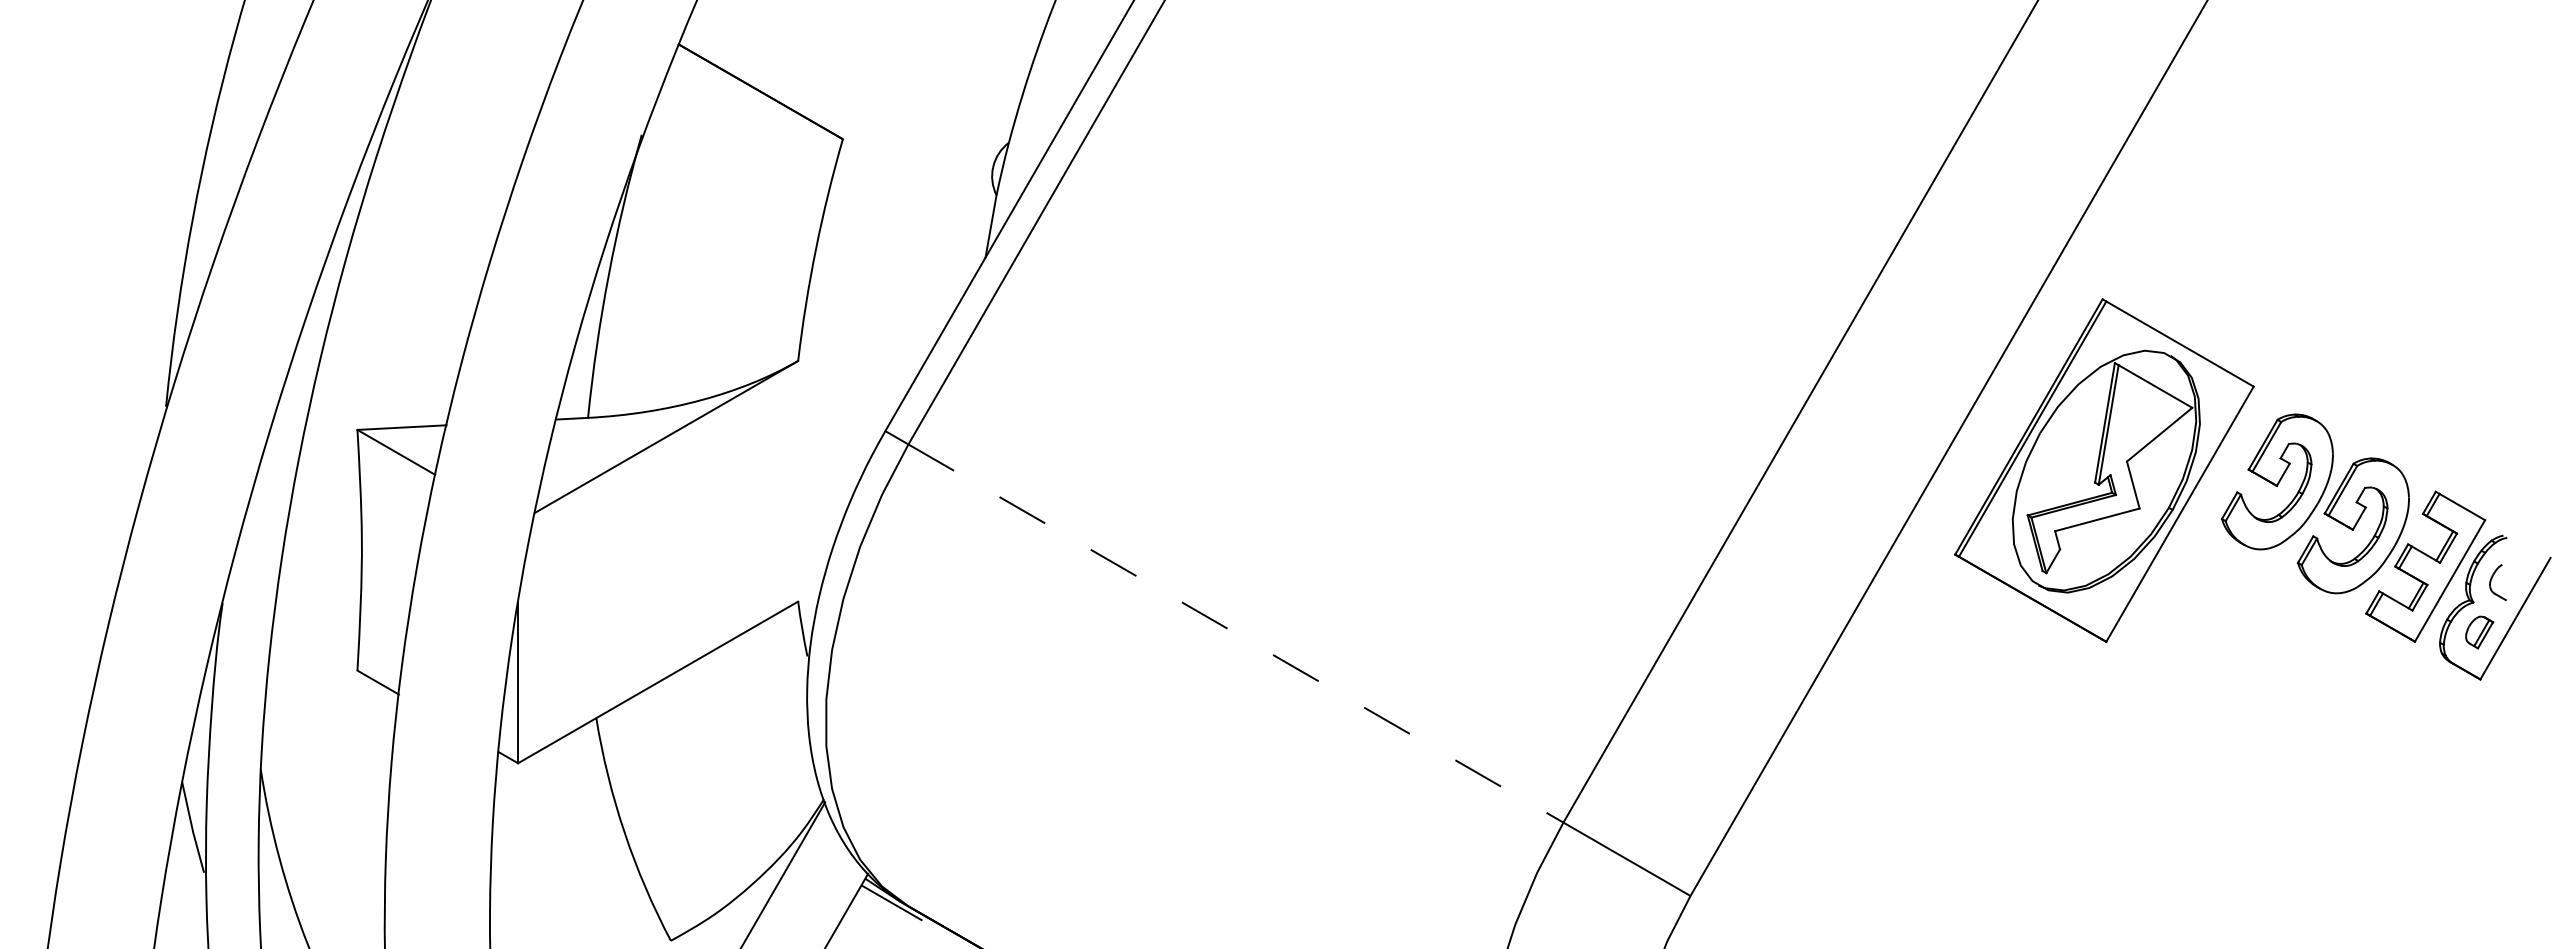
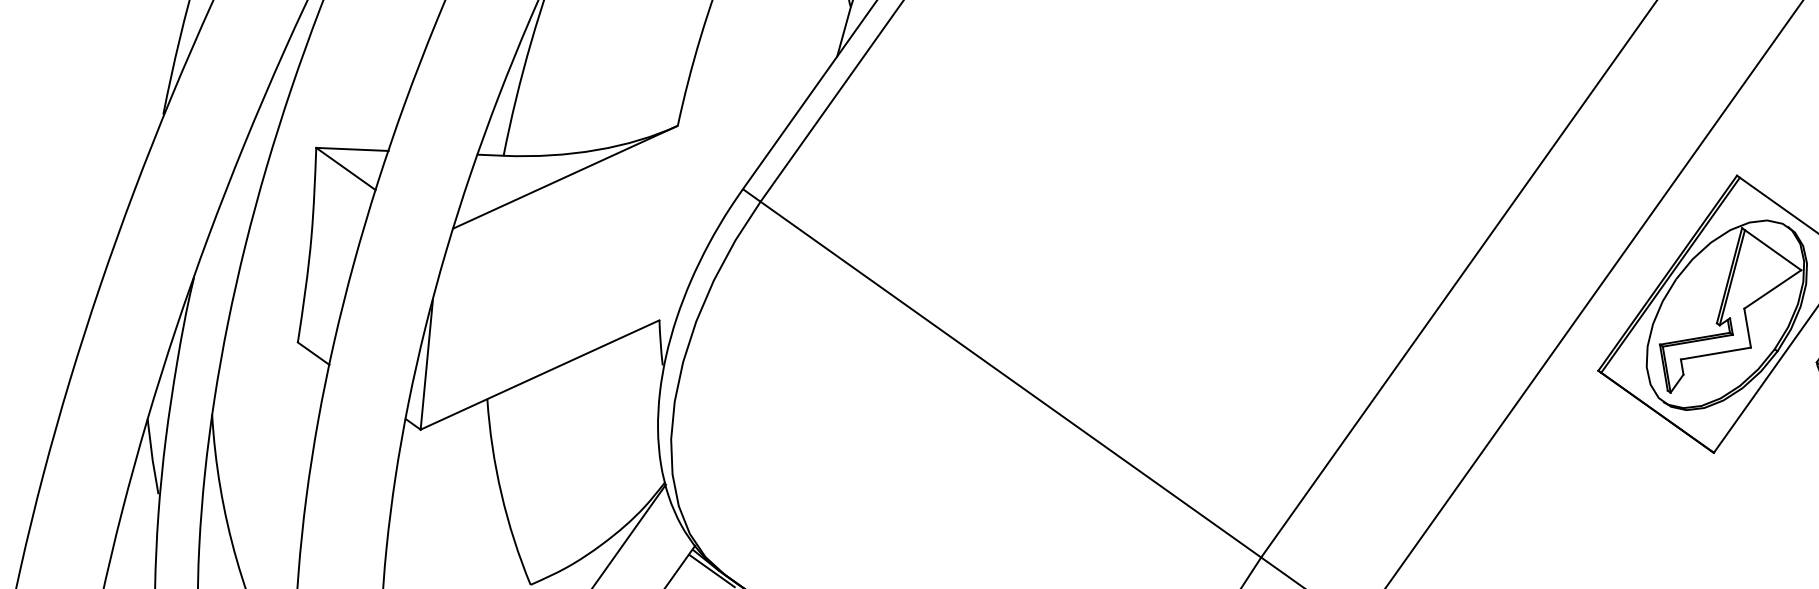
line: (1236, 633) -> (1011, 379), dashed -> solid

